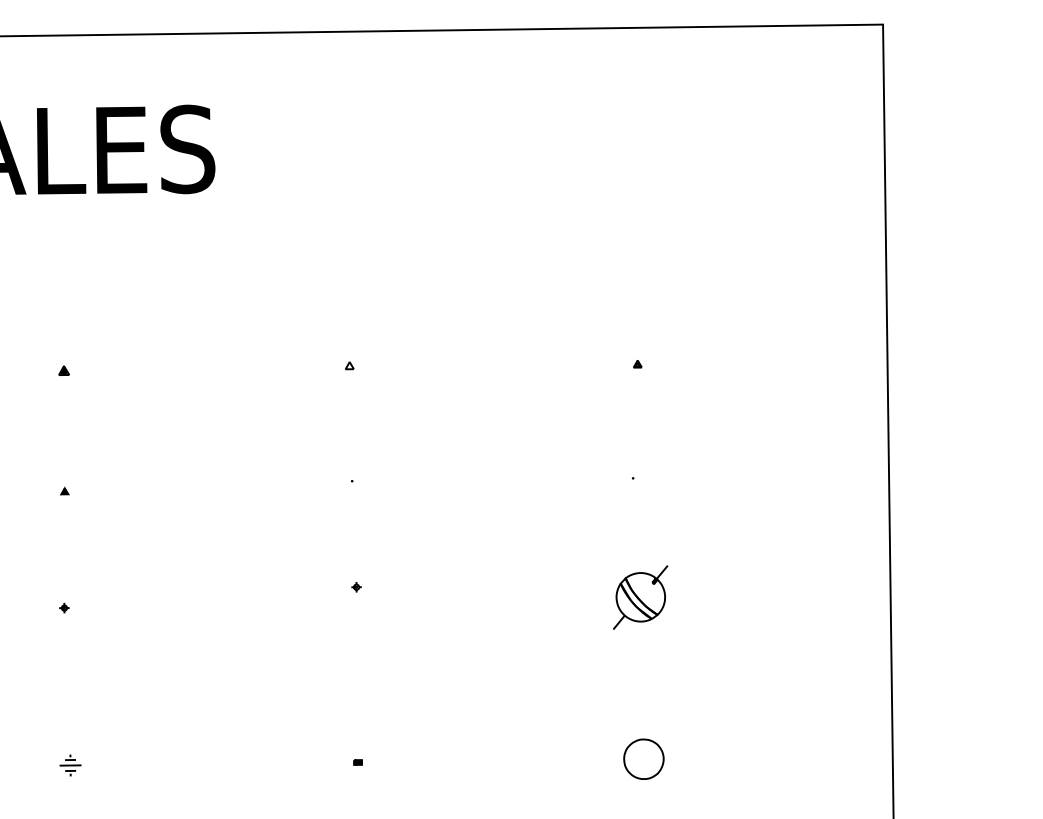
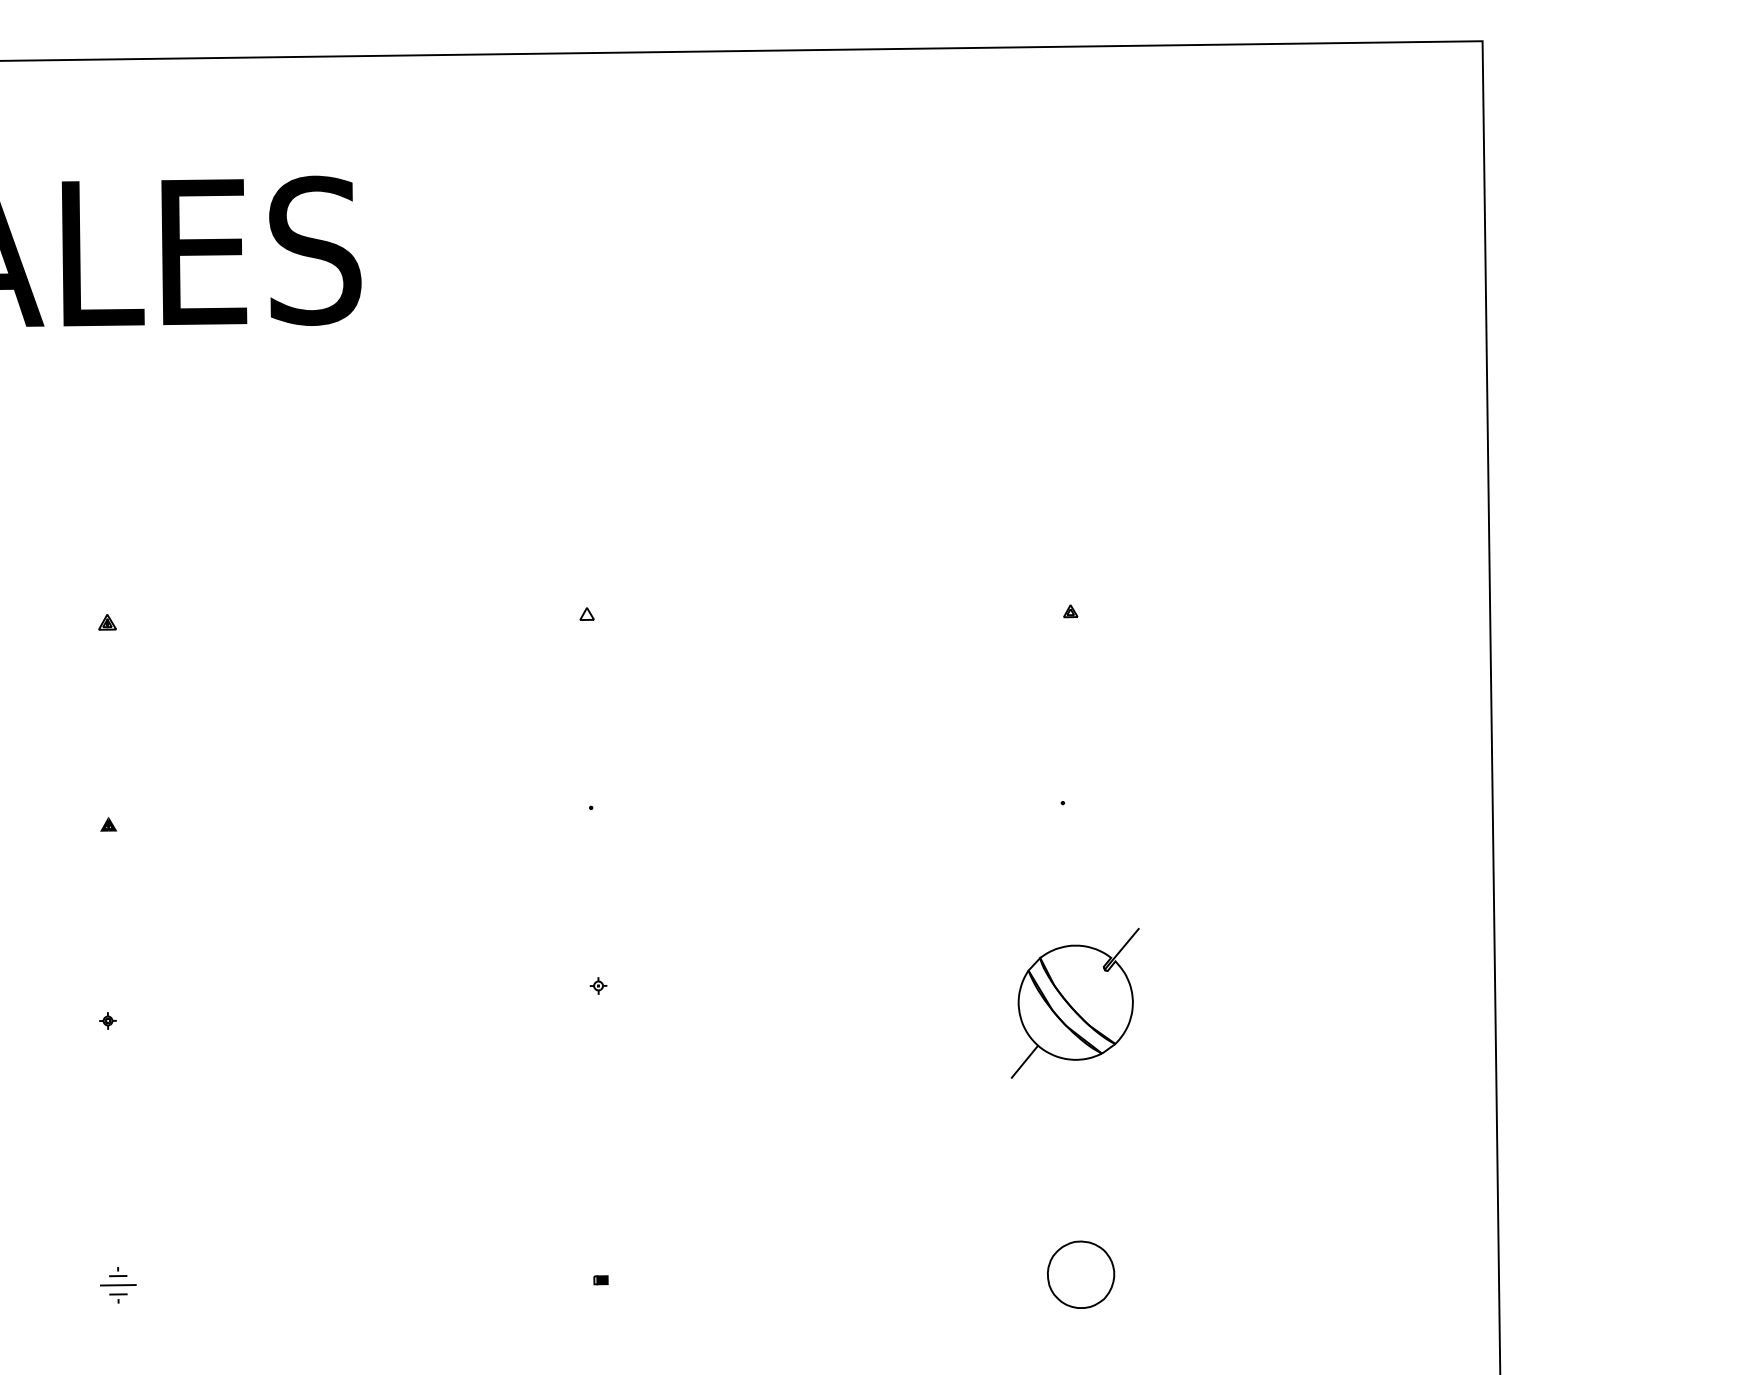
part: (640, 597) -> (1075, 1003), size x1.4

